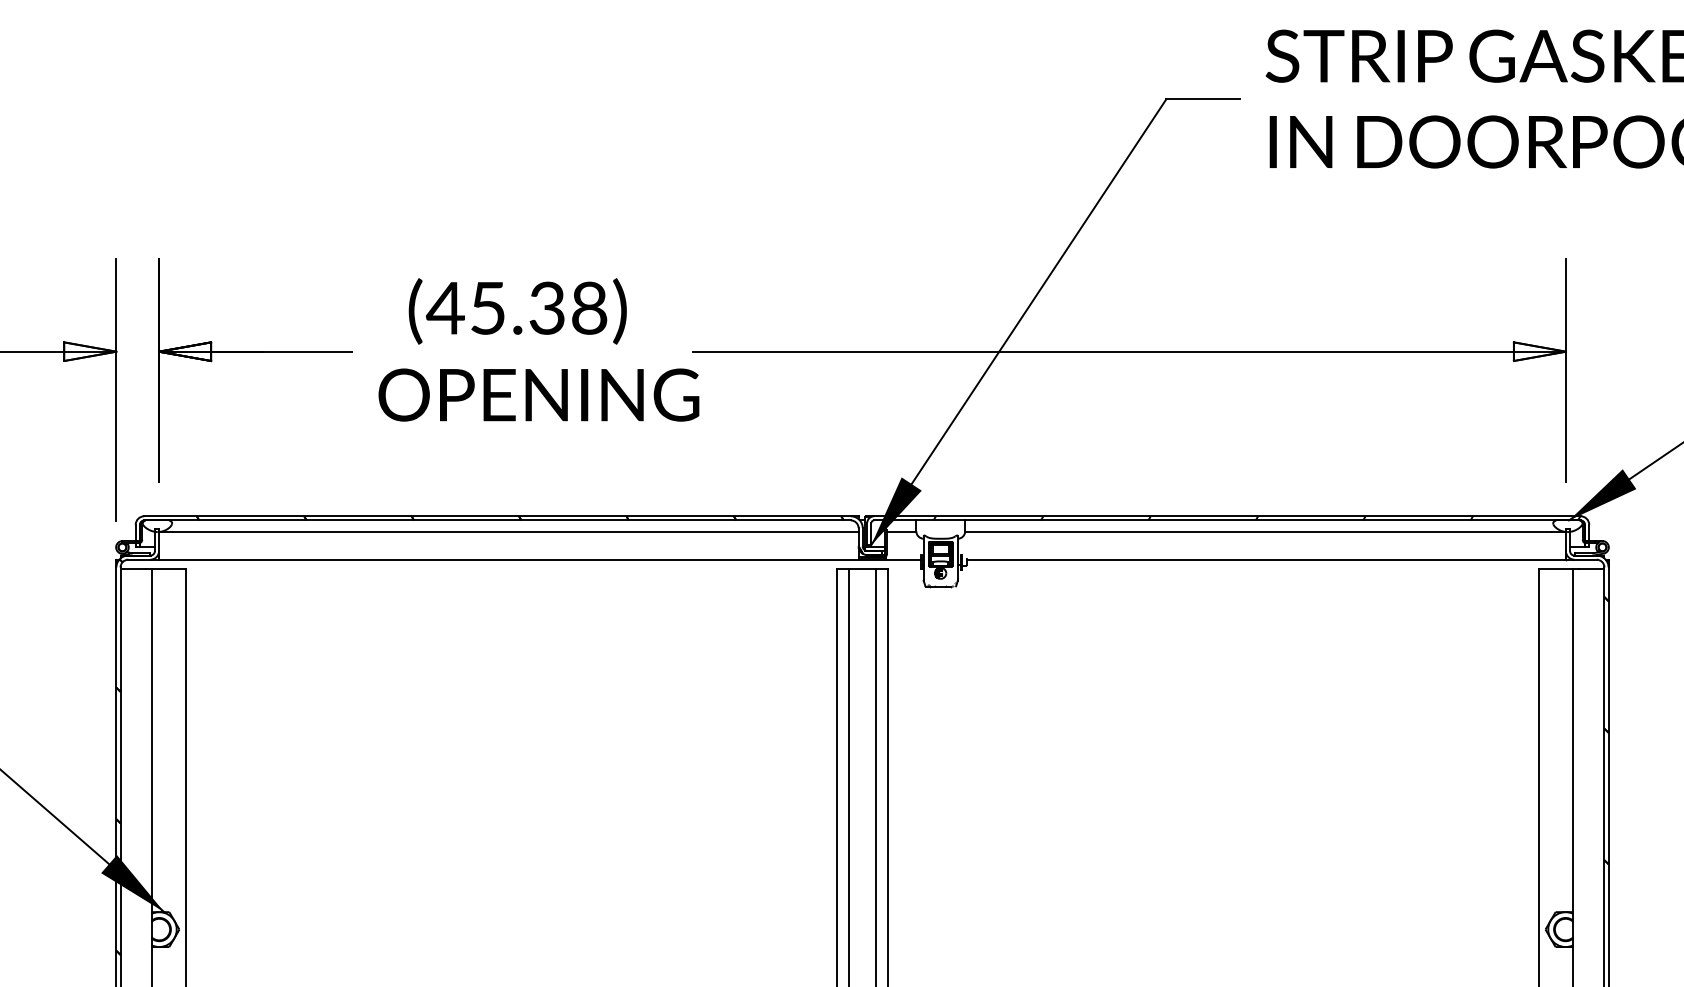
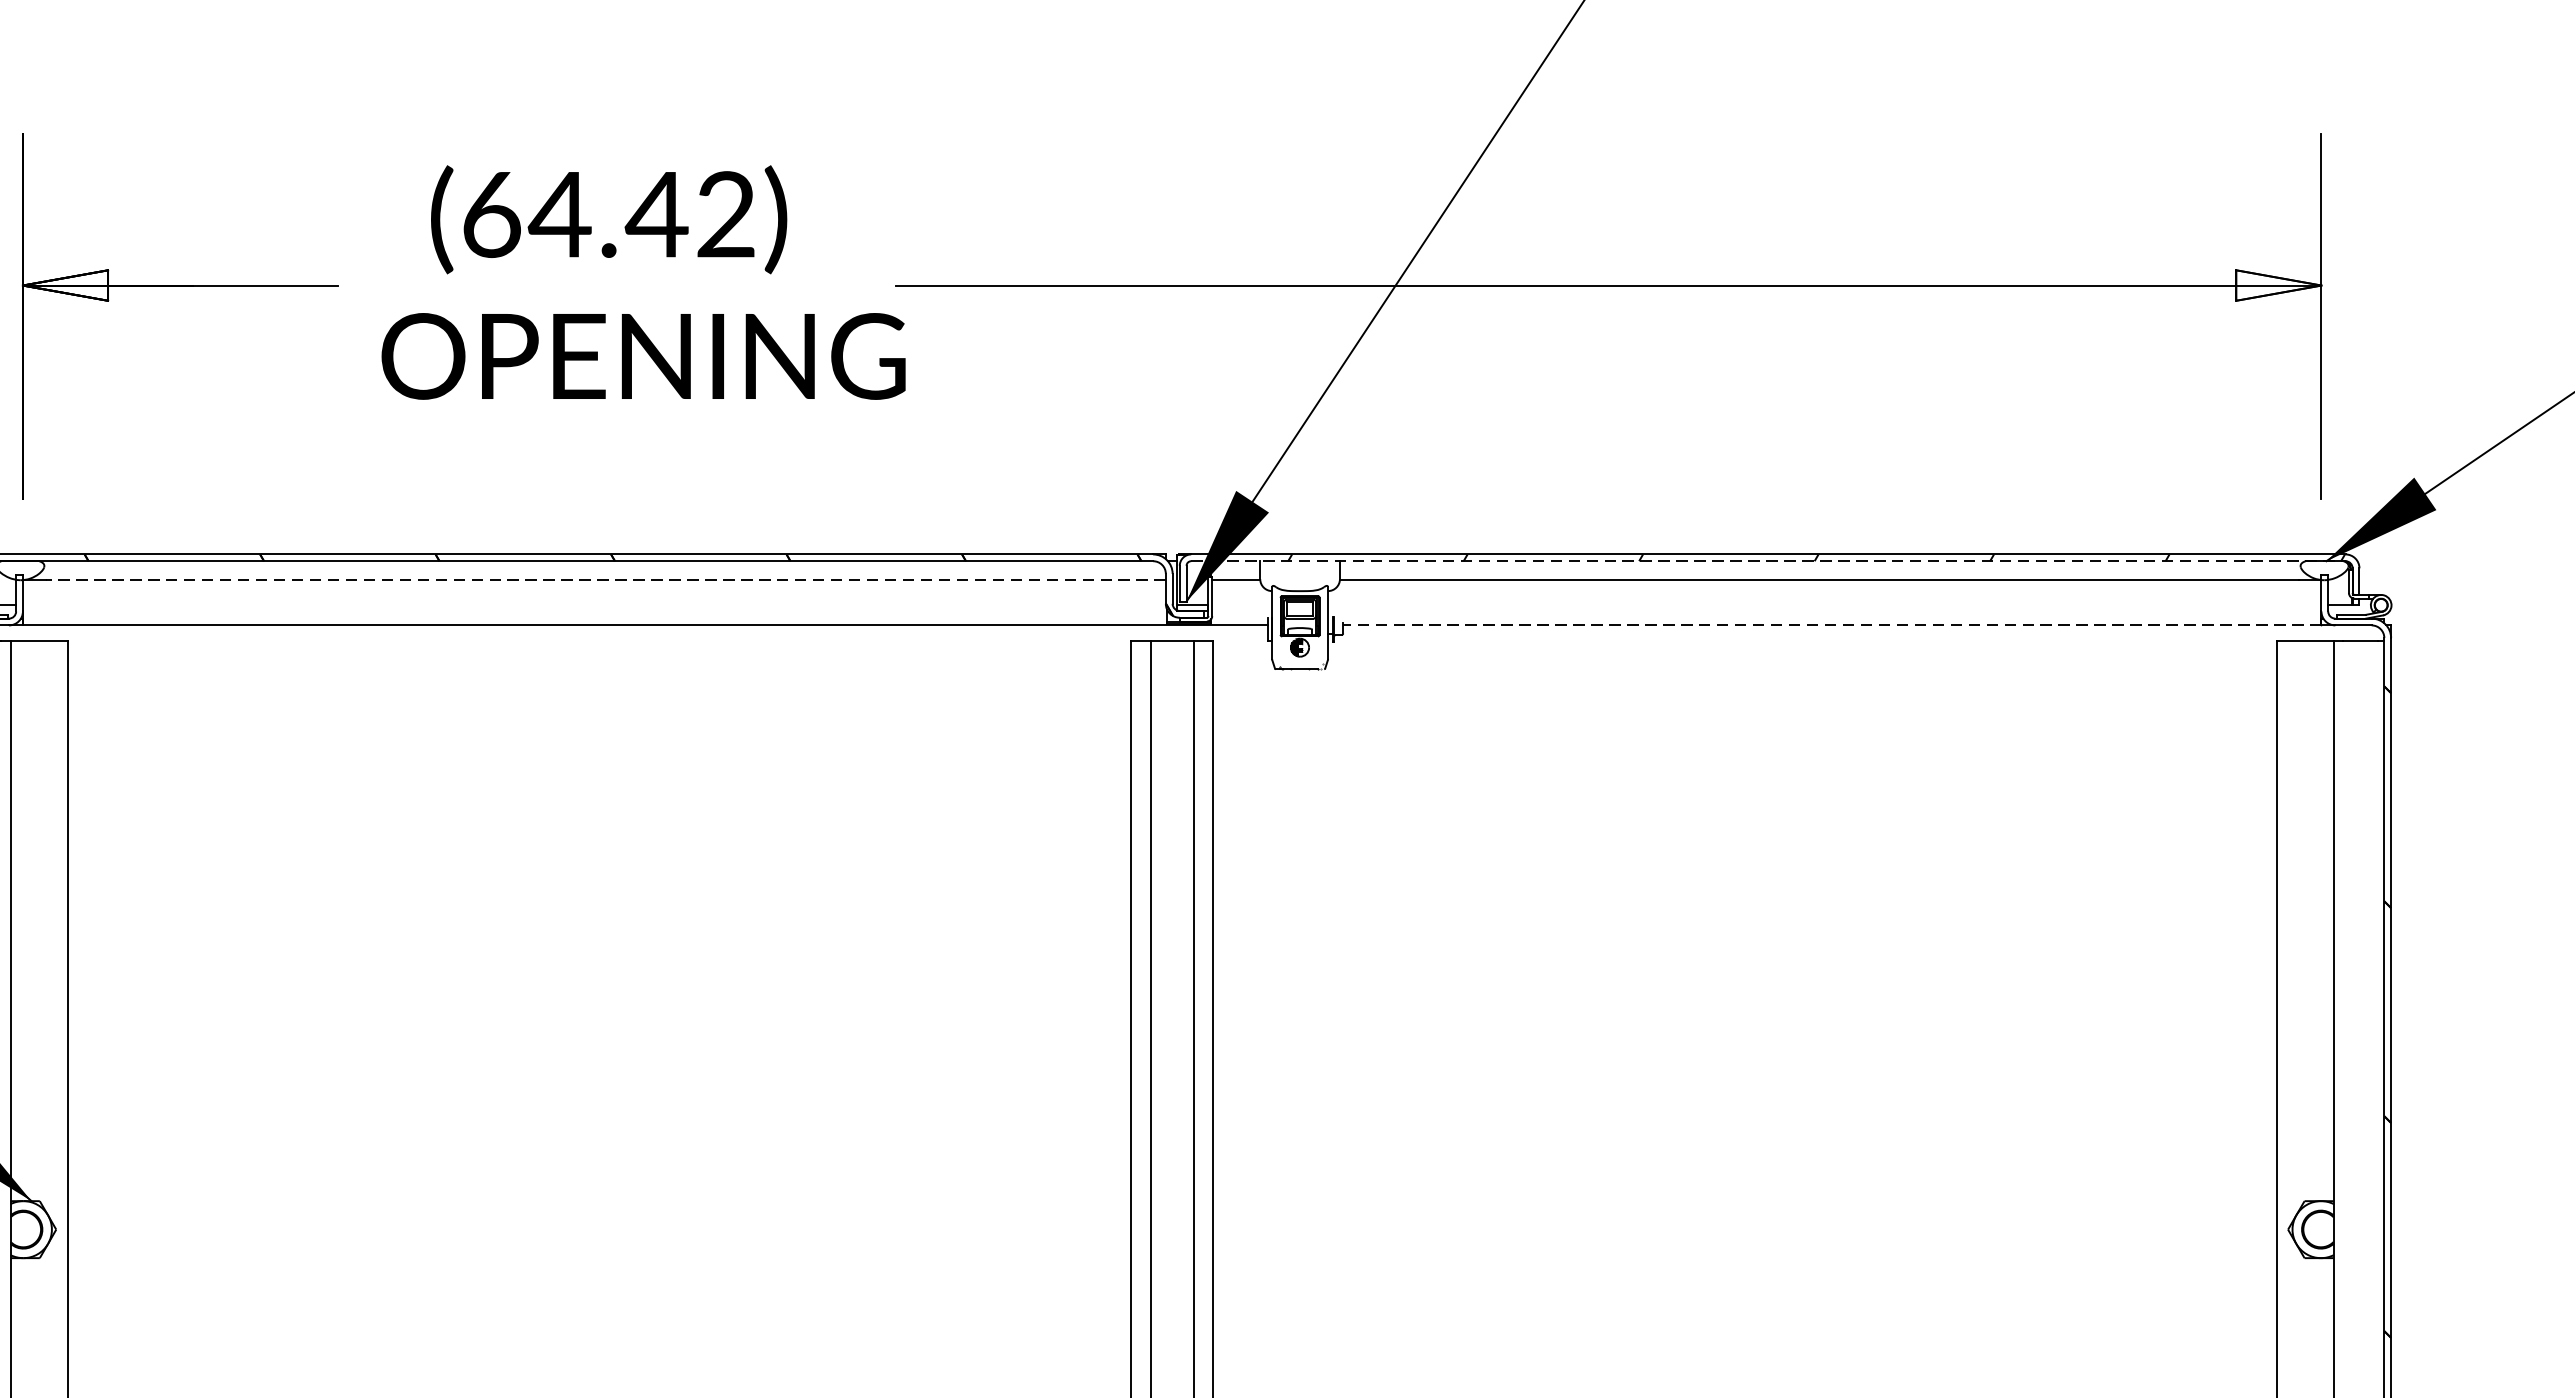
text: (516, 307) -> (606, 213), (45.38) -> (64.42)
line: (1227, 520) -> (1768, 561), solid -> dashed
line: (515, 532) -> (605, 580), solid -> dashed
line: (1266, 559) -> (1832, 625), solid -> dashed

